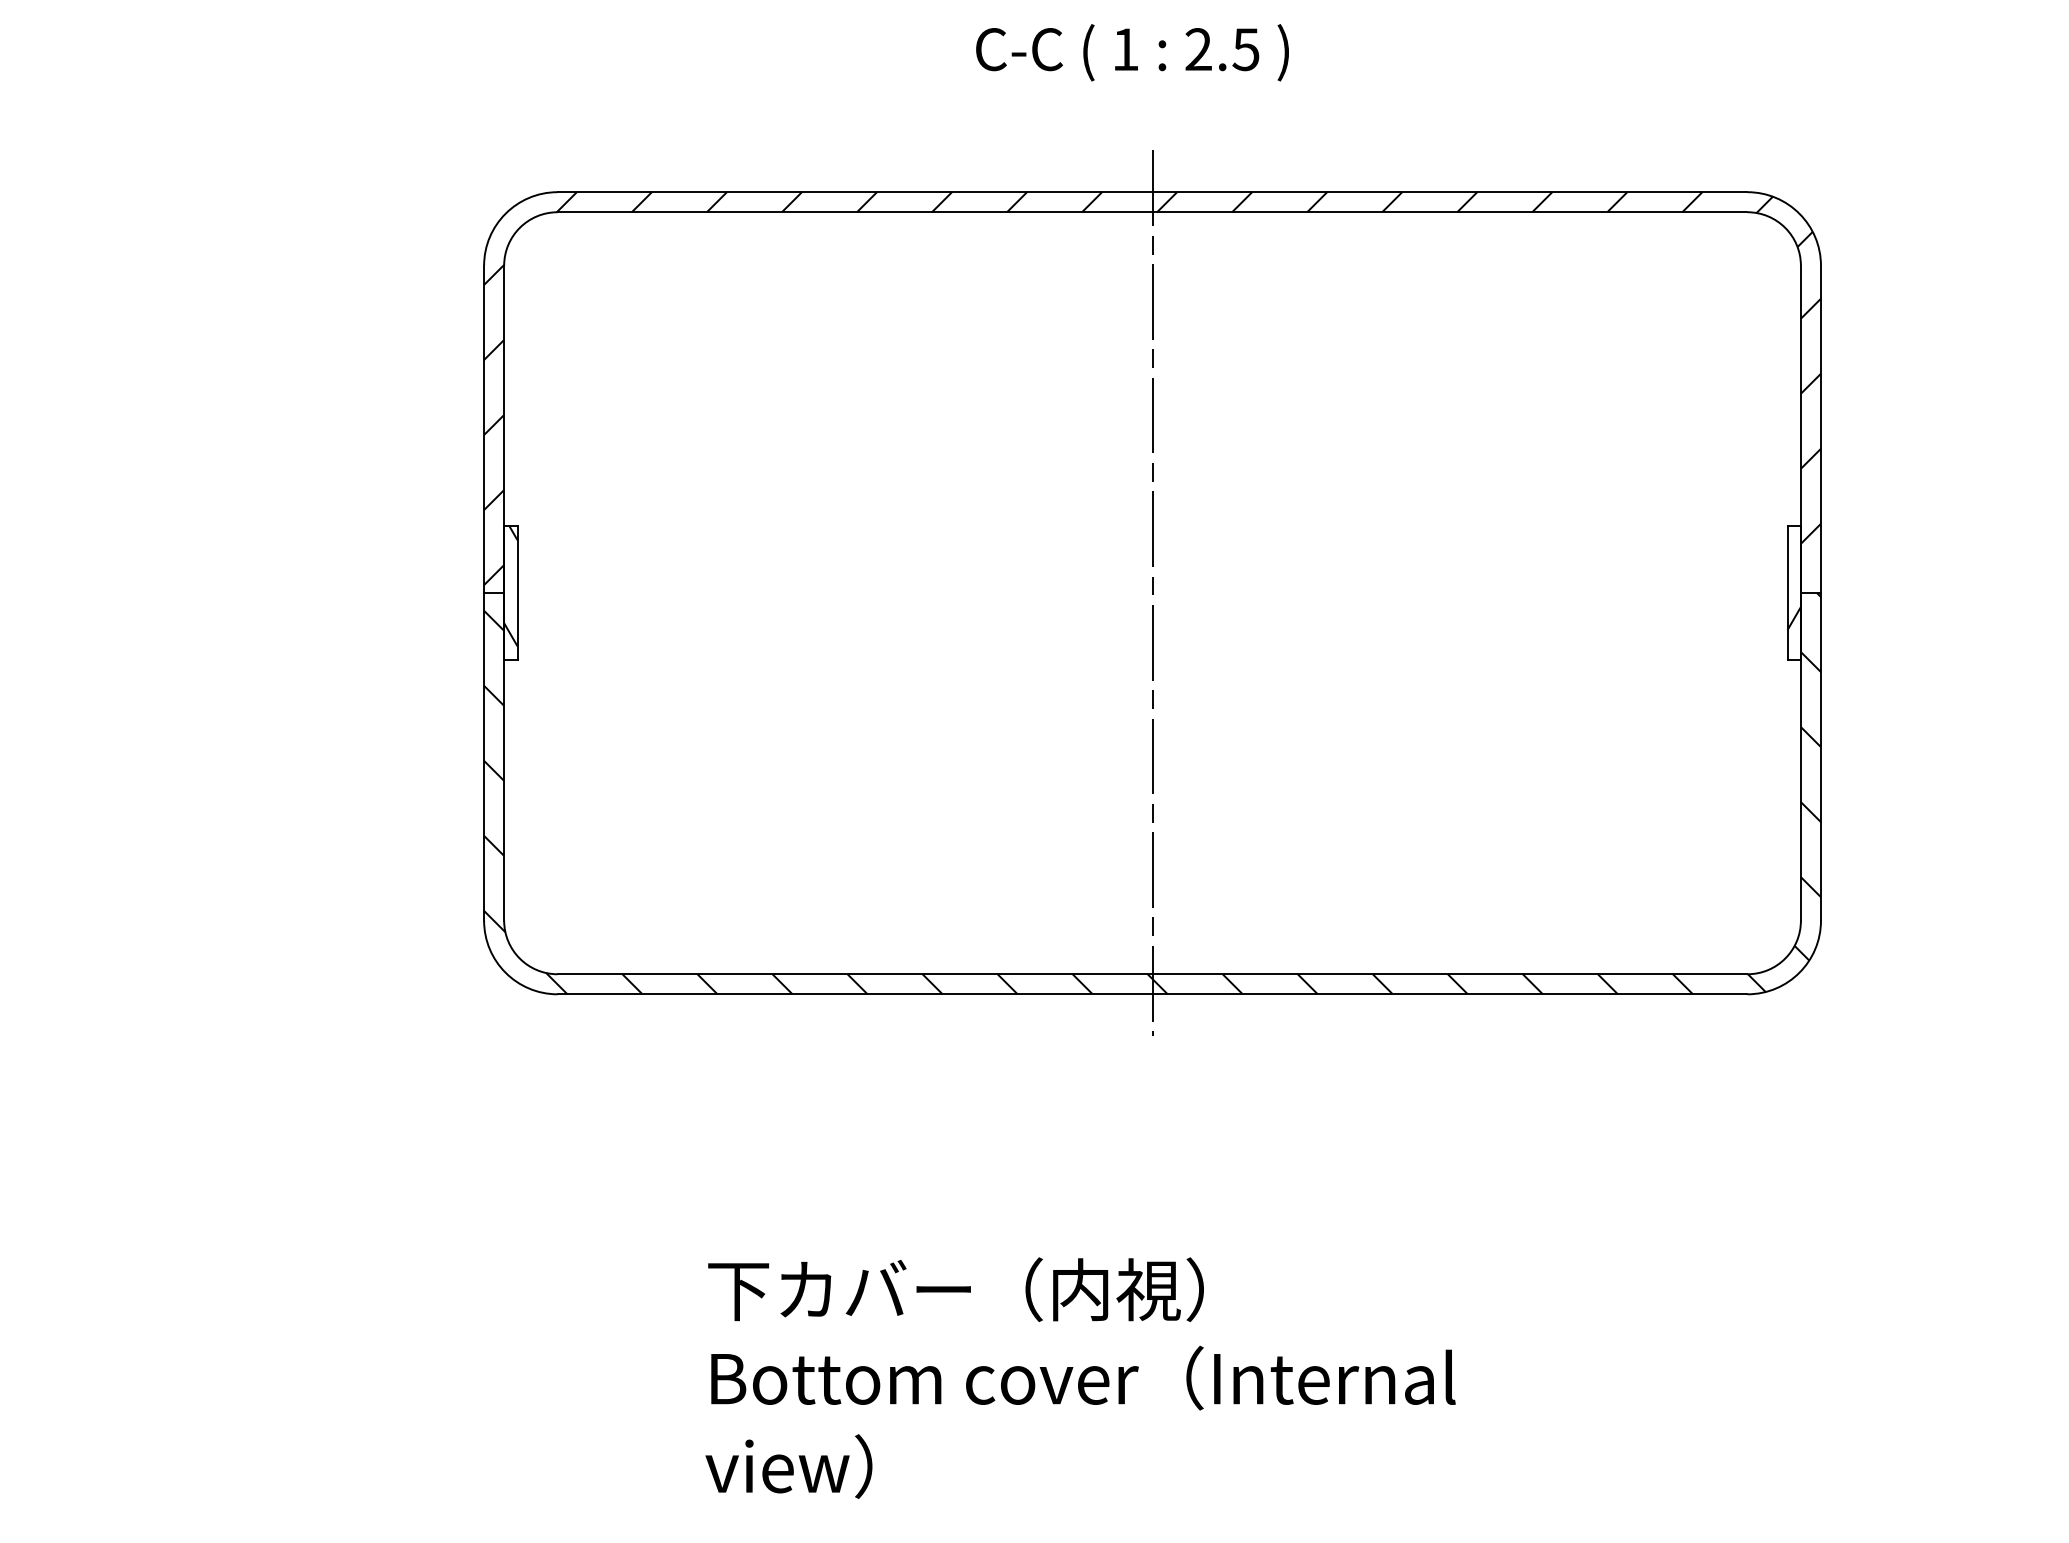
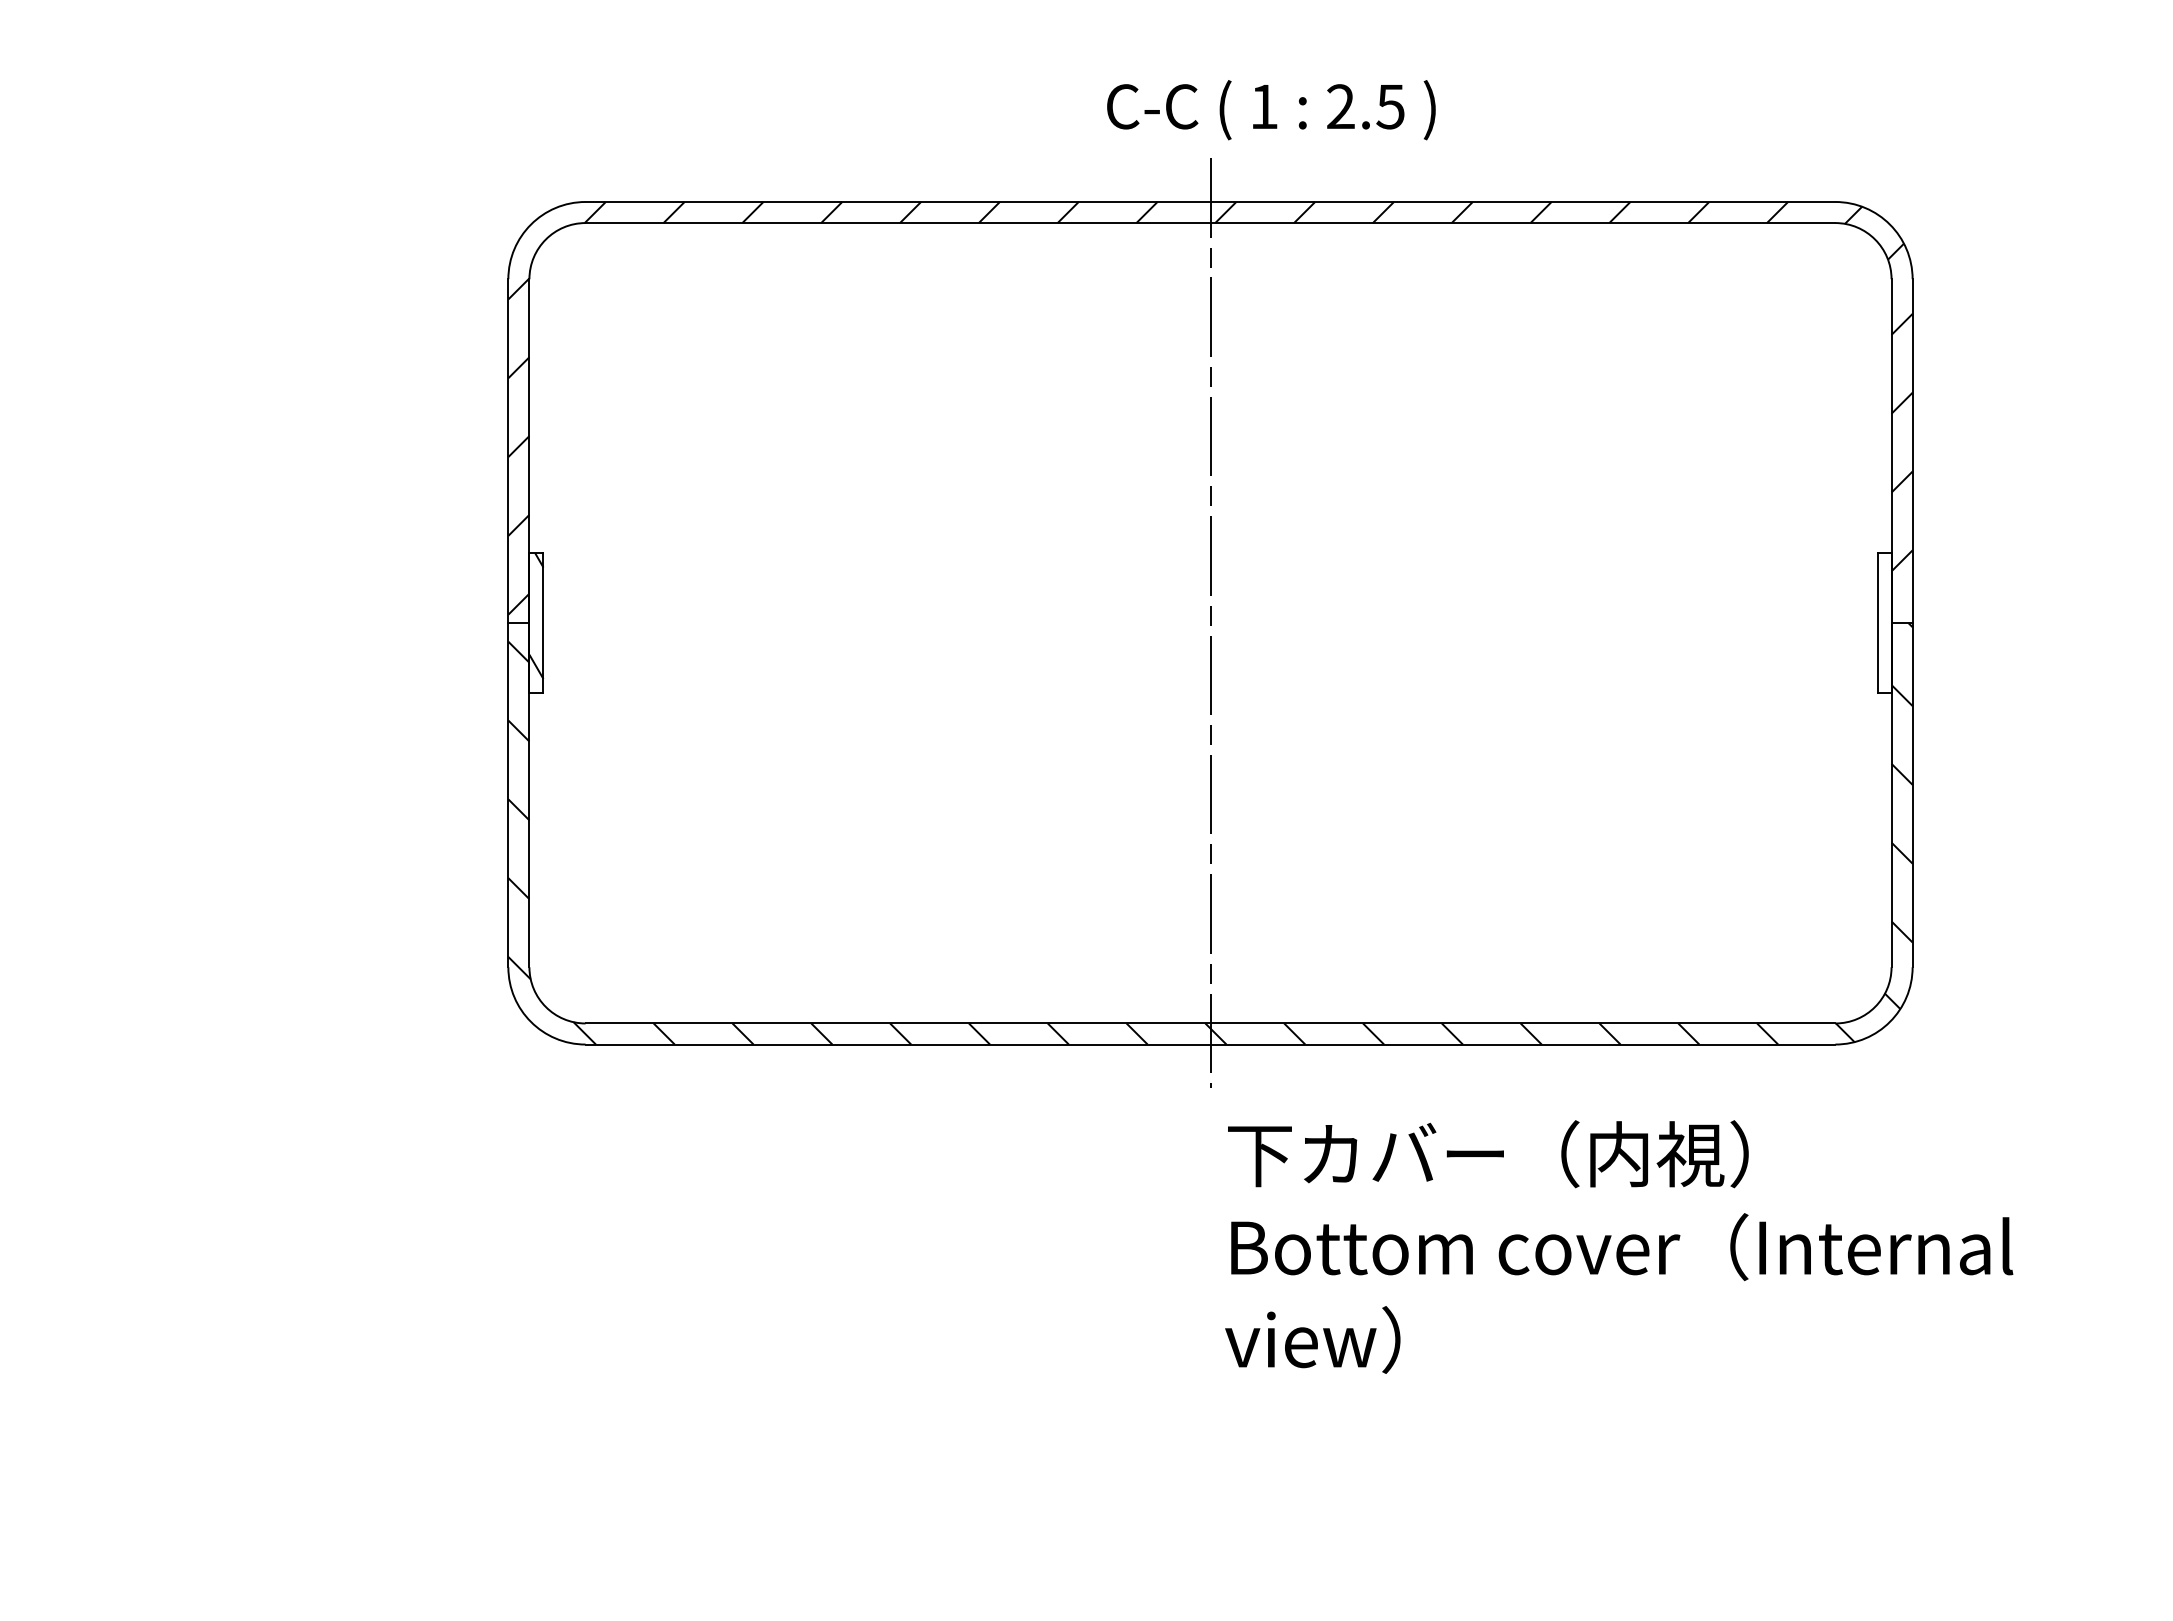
text: (1132, 52) -> (1271, 109), moved
hatch: (1793, 618) -> (1883, 649), removed
text: (1080, 1377) -> (1619, 1246), moved

